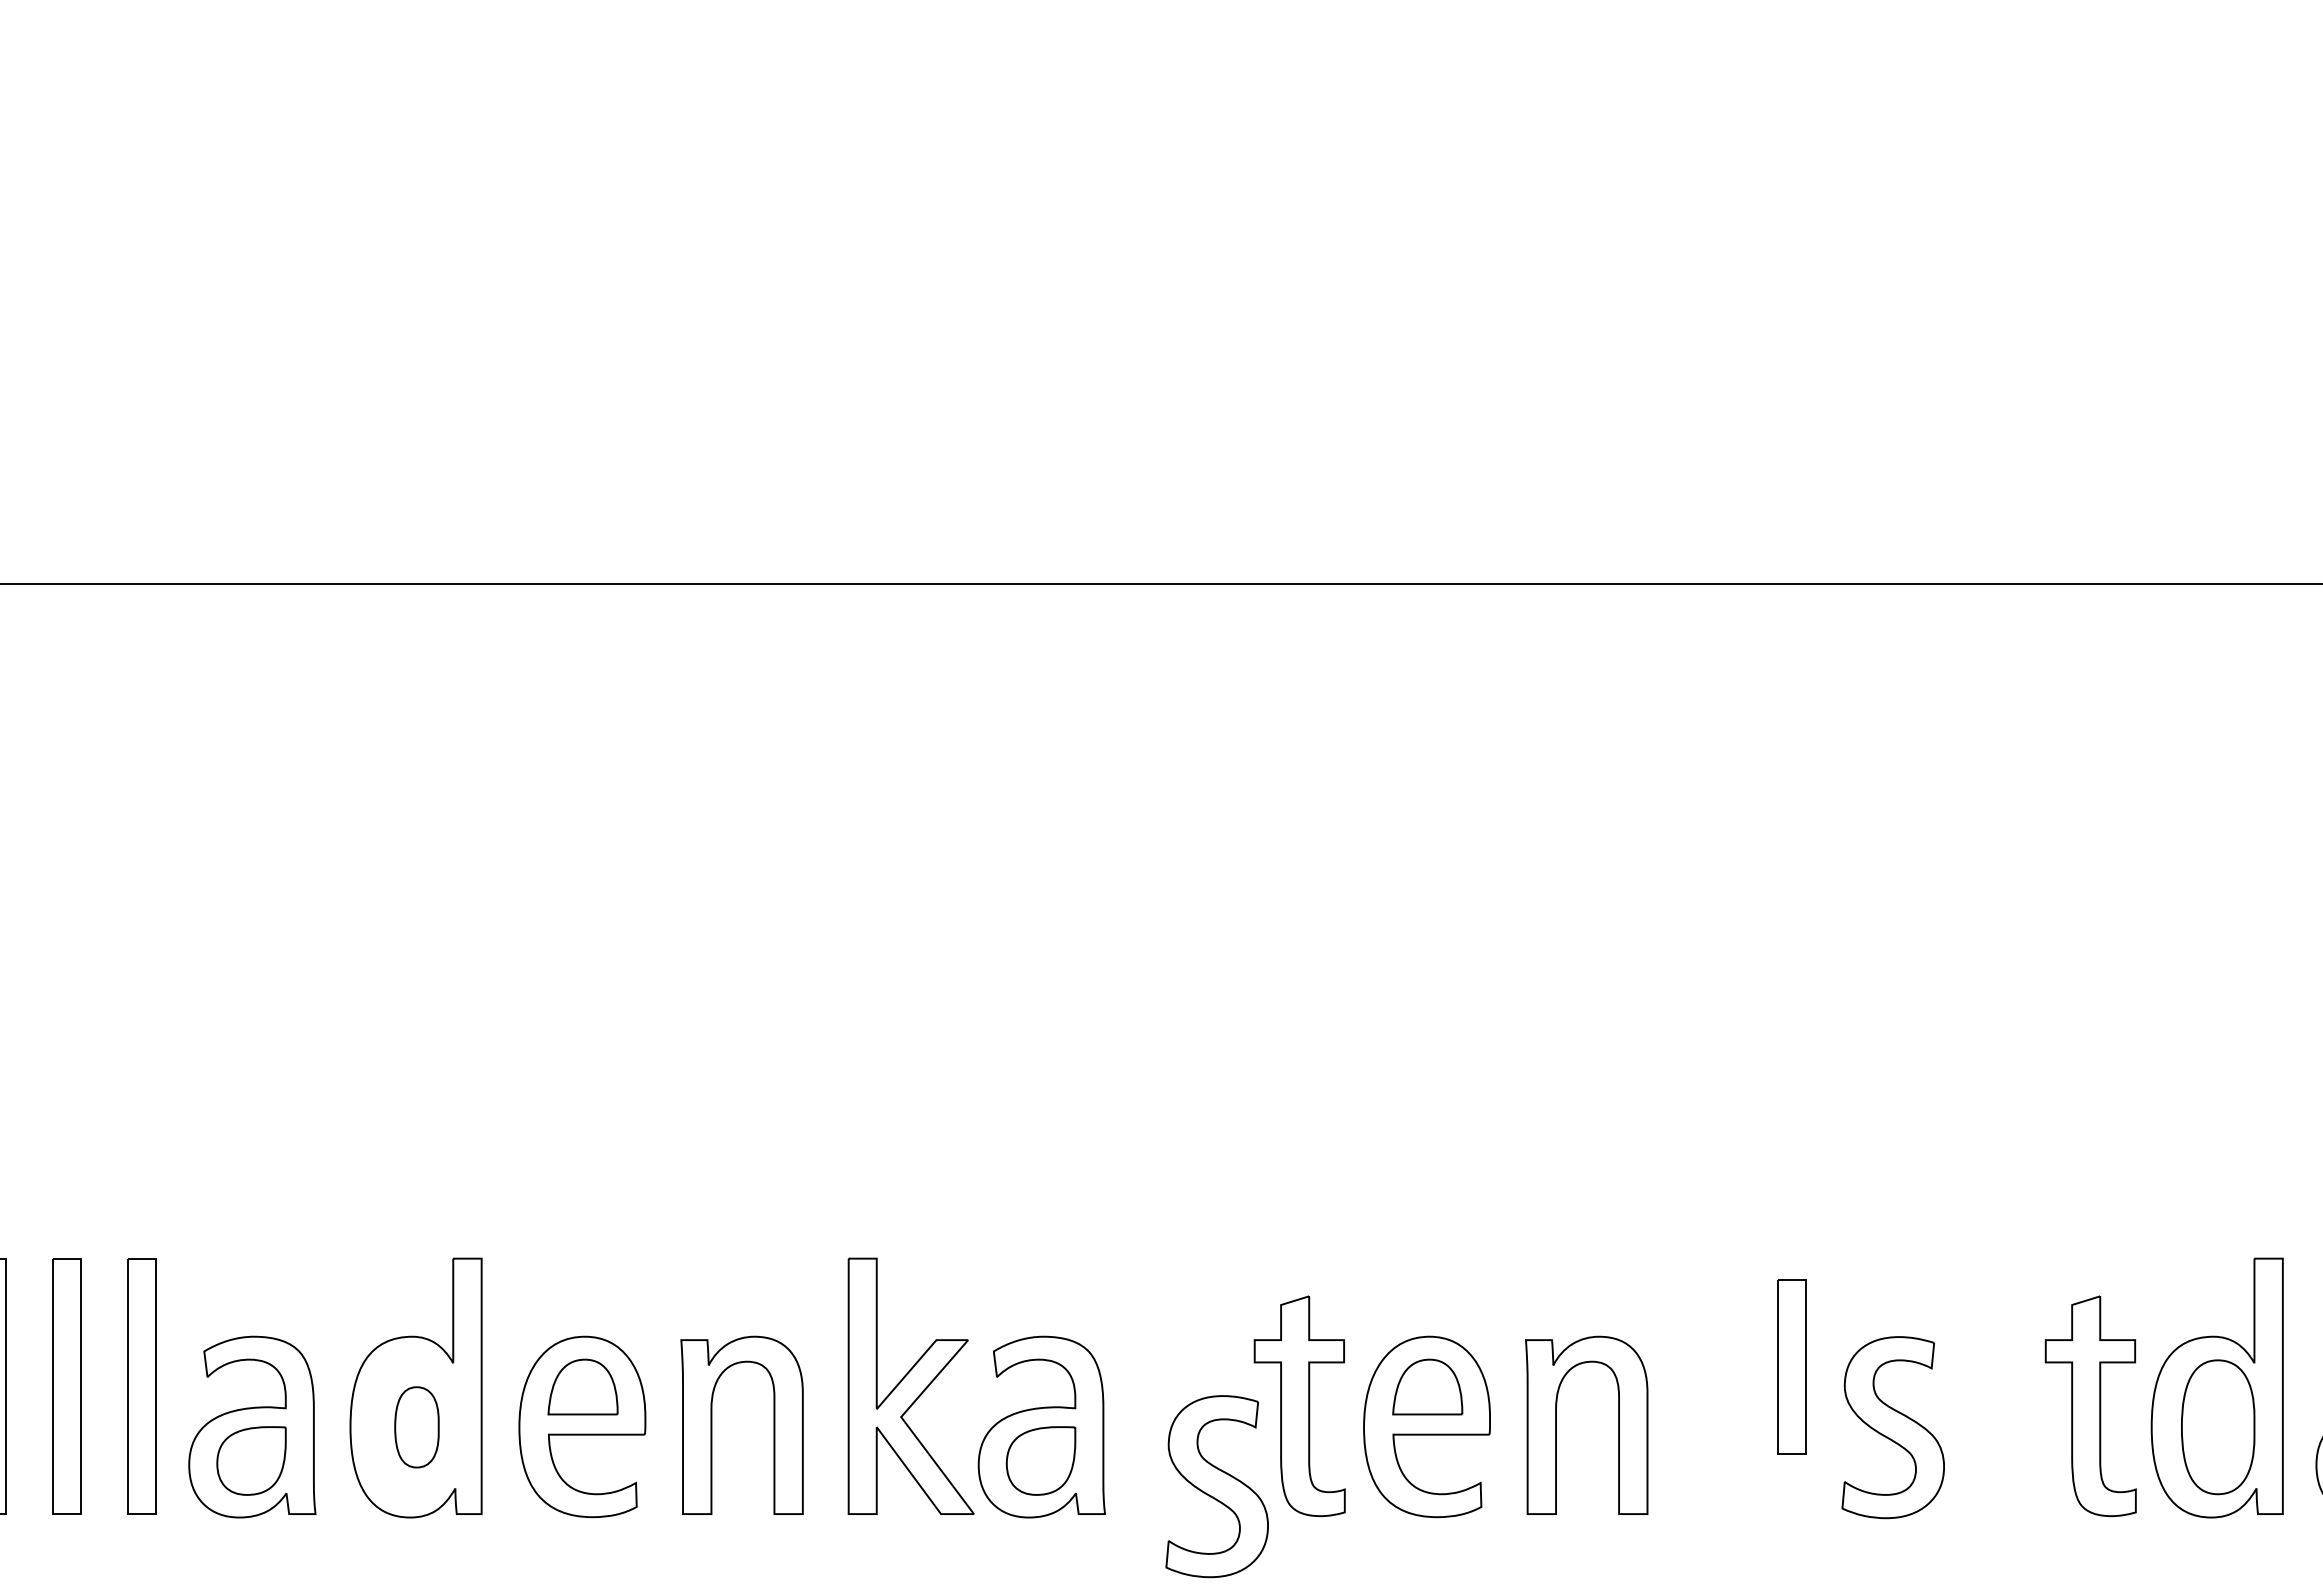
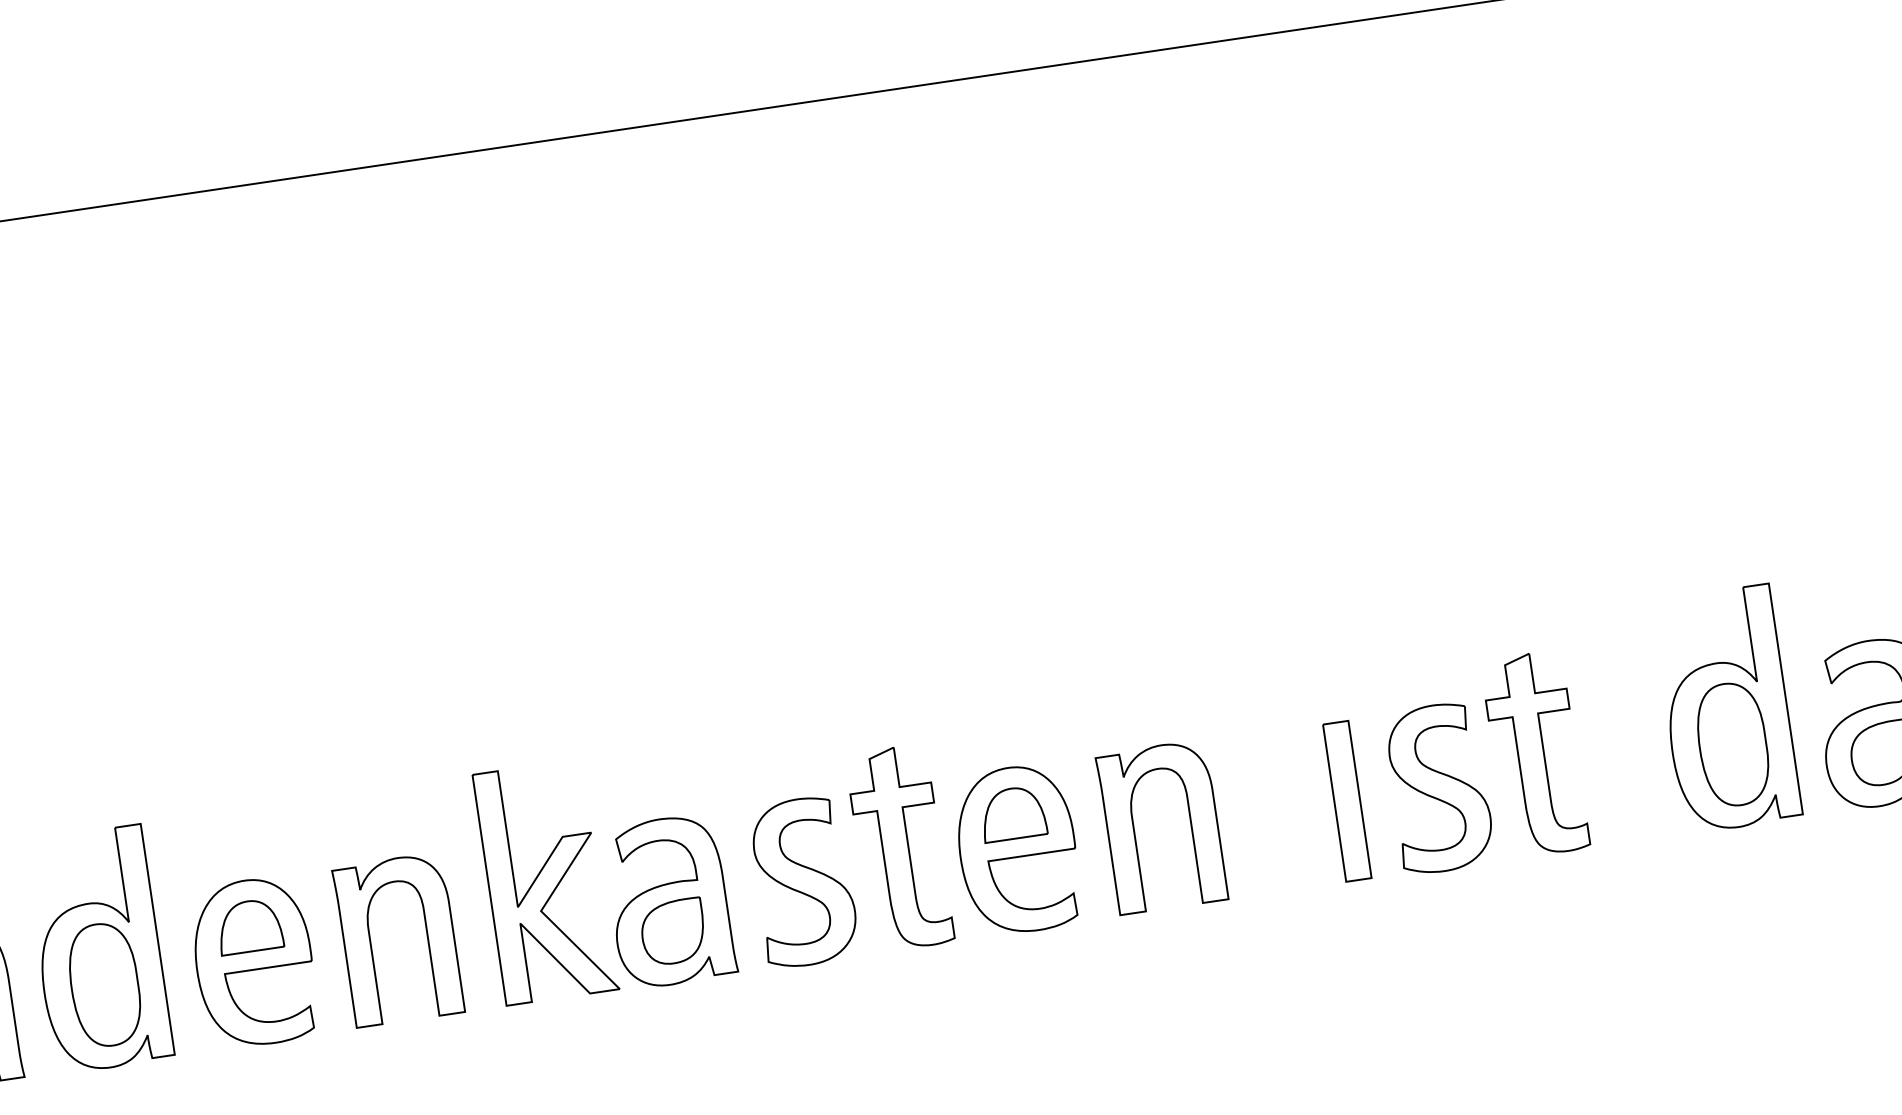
part: (1791, 1366) -> (1347, 800), moved
part: (2090, 1406) -> (1535, 754), moved
part: (416, 1427) -> (104, 985), size x1.67
part: (1216, 1486) -> (803, 882), moved

